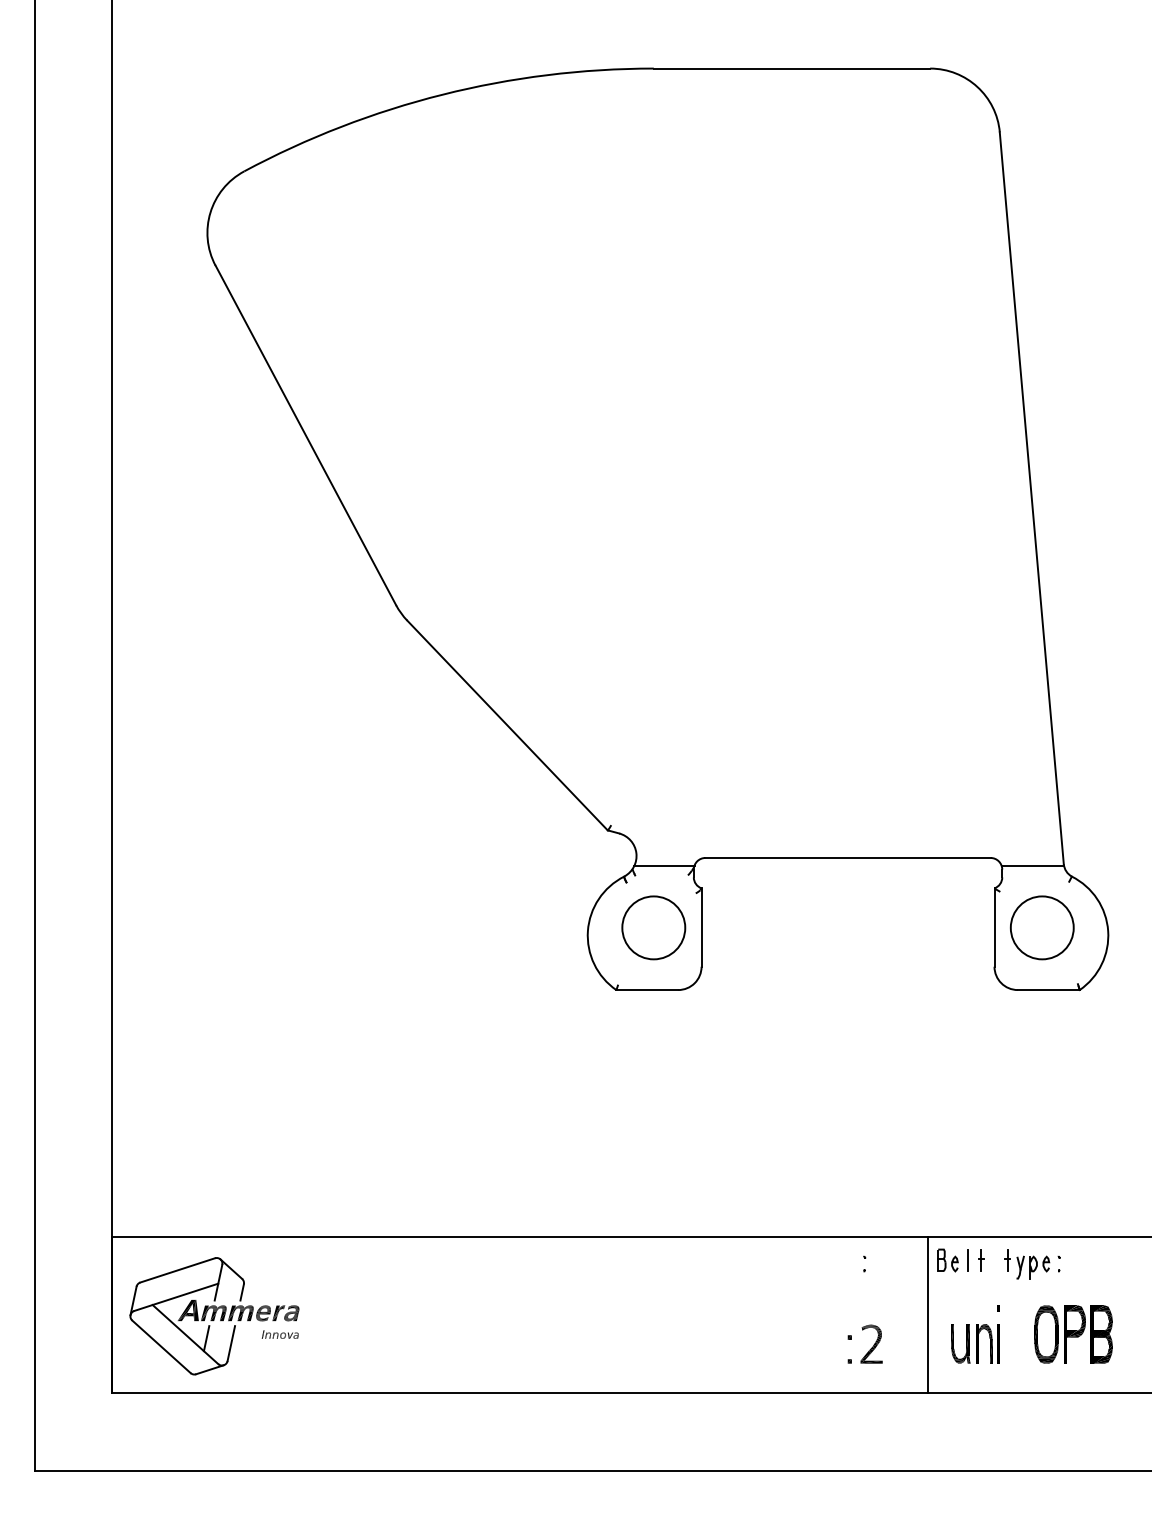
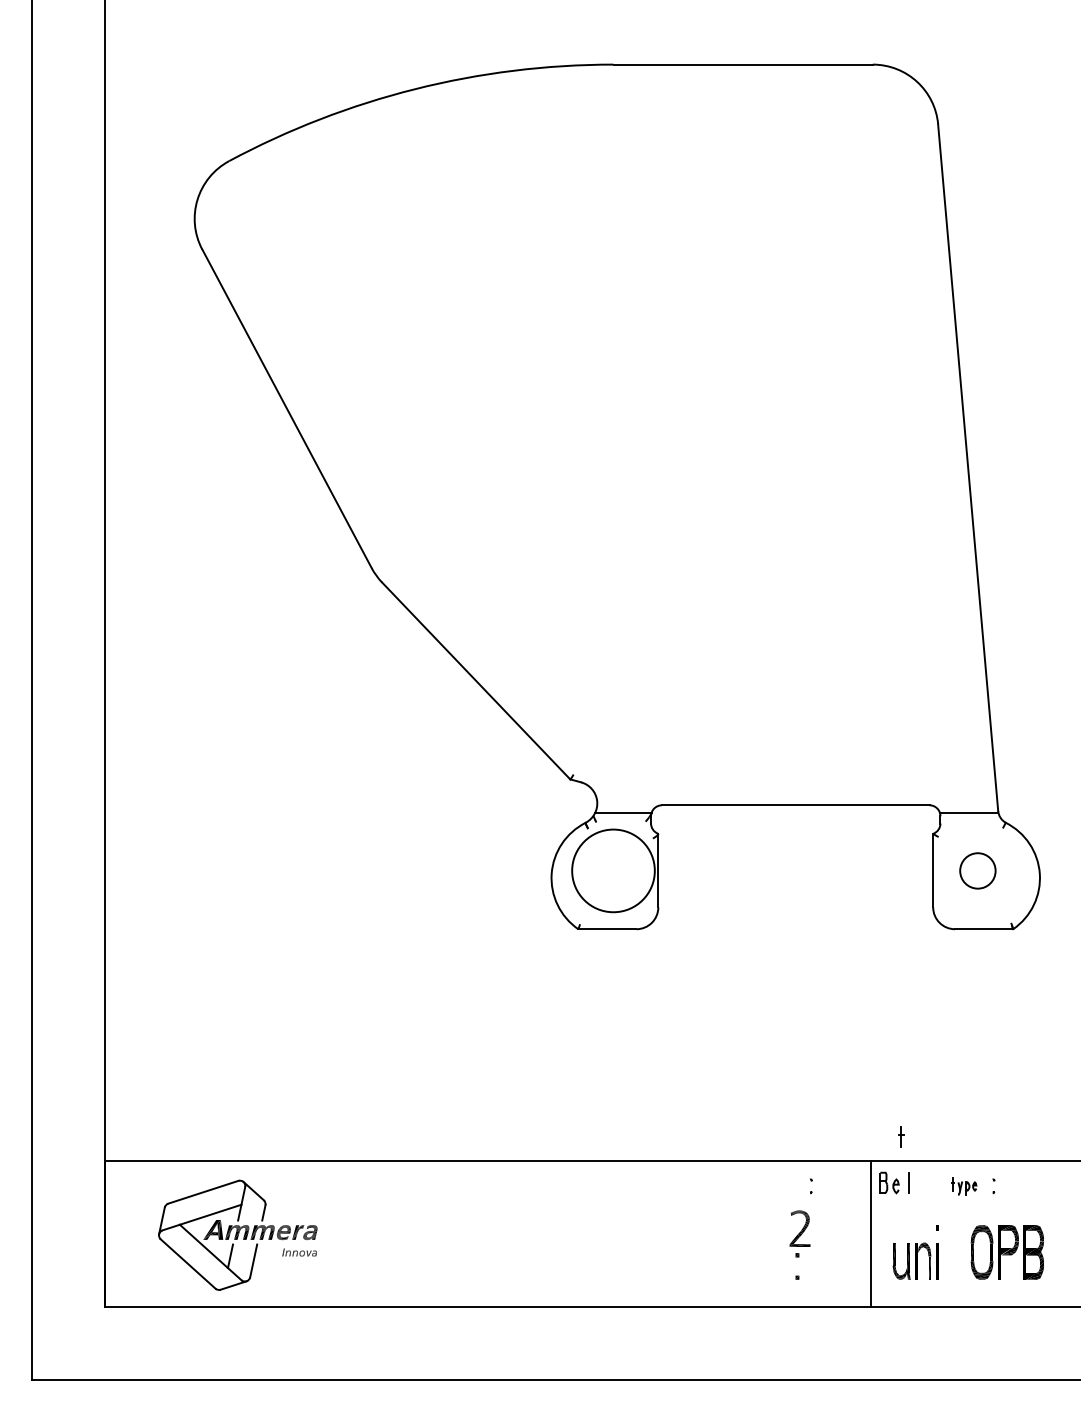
circle: (653, 927) -> (613, 870), size x1.4
circle: (1041, 927) -> (977, 870), size x0.6
part: (981, 1260) -> (901, 1137), moved
part: (1027, 1264) -> (964, 1186), size x0.6
part: (214, 1316) -> (237, 1235), moved
part: (871, 1343) -> (799, 1228), moved

